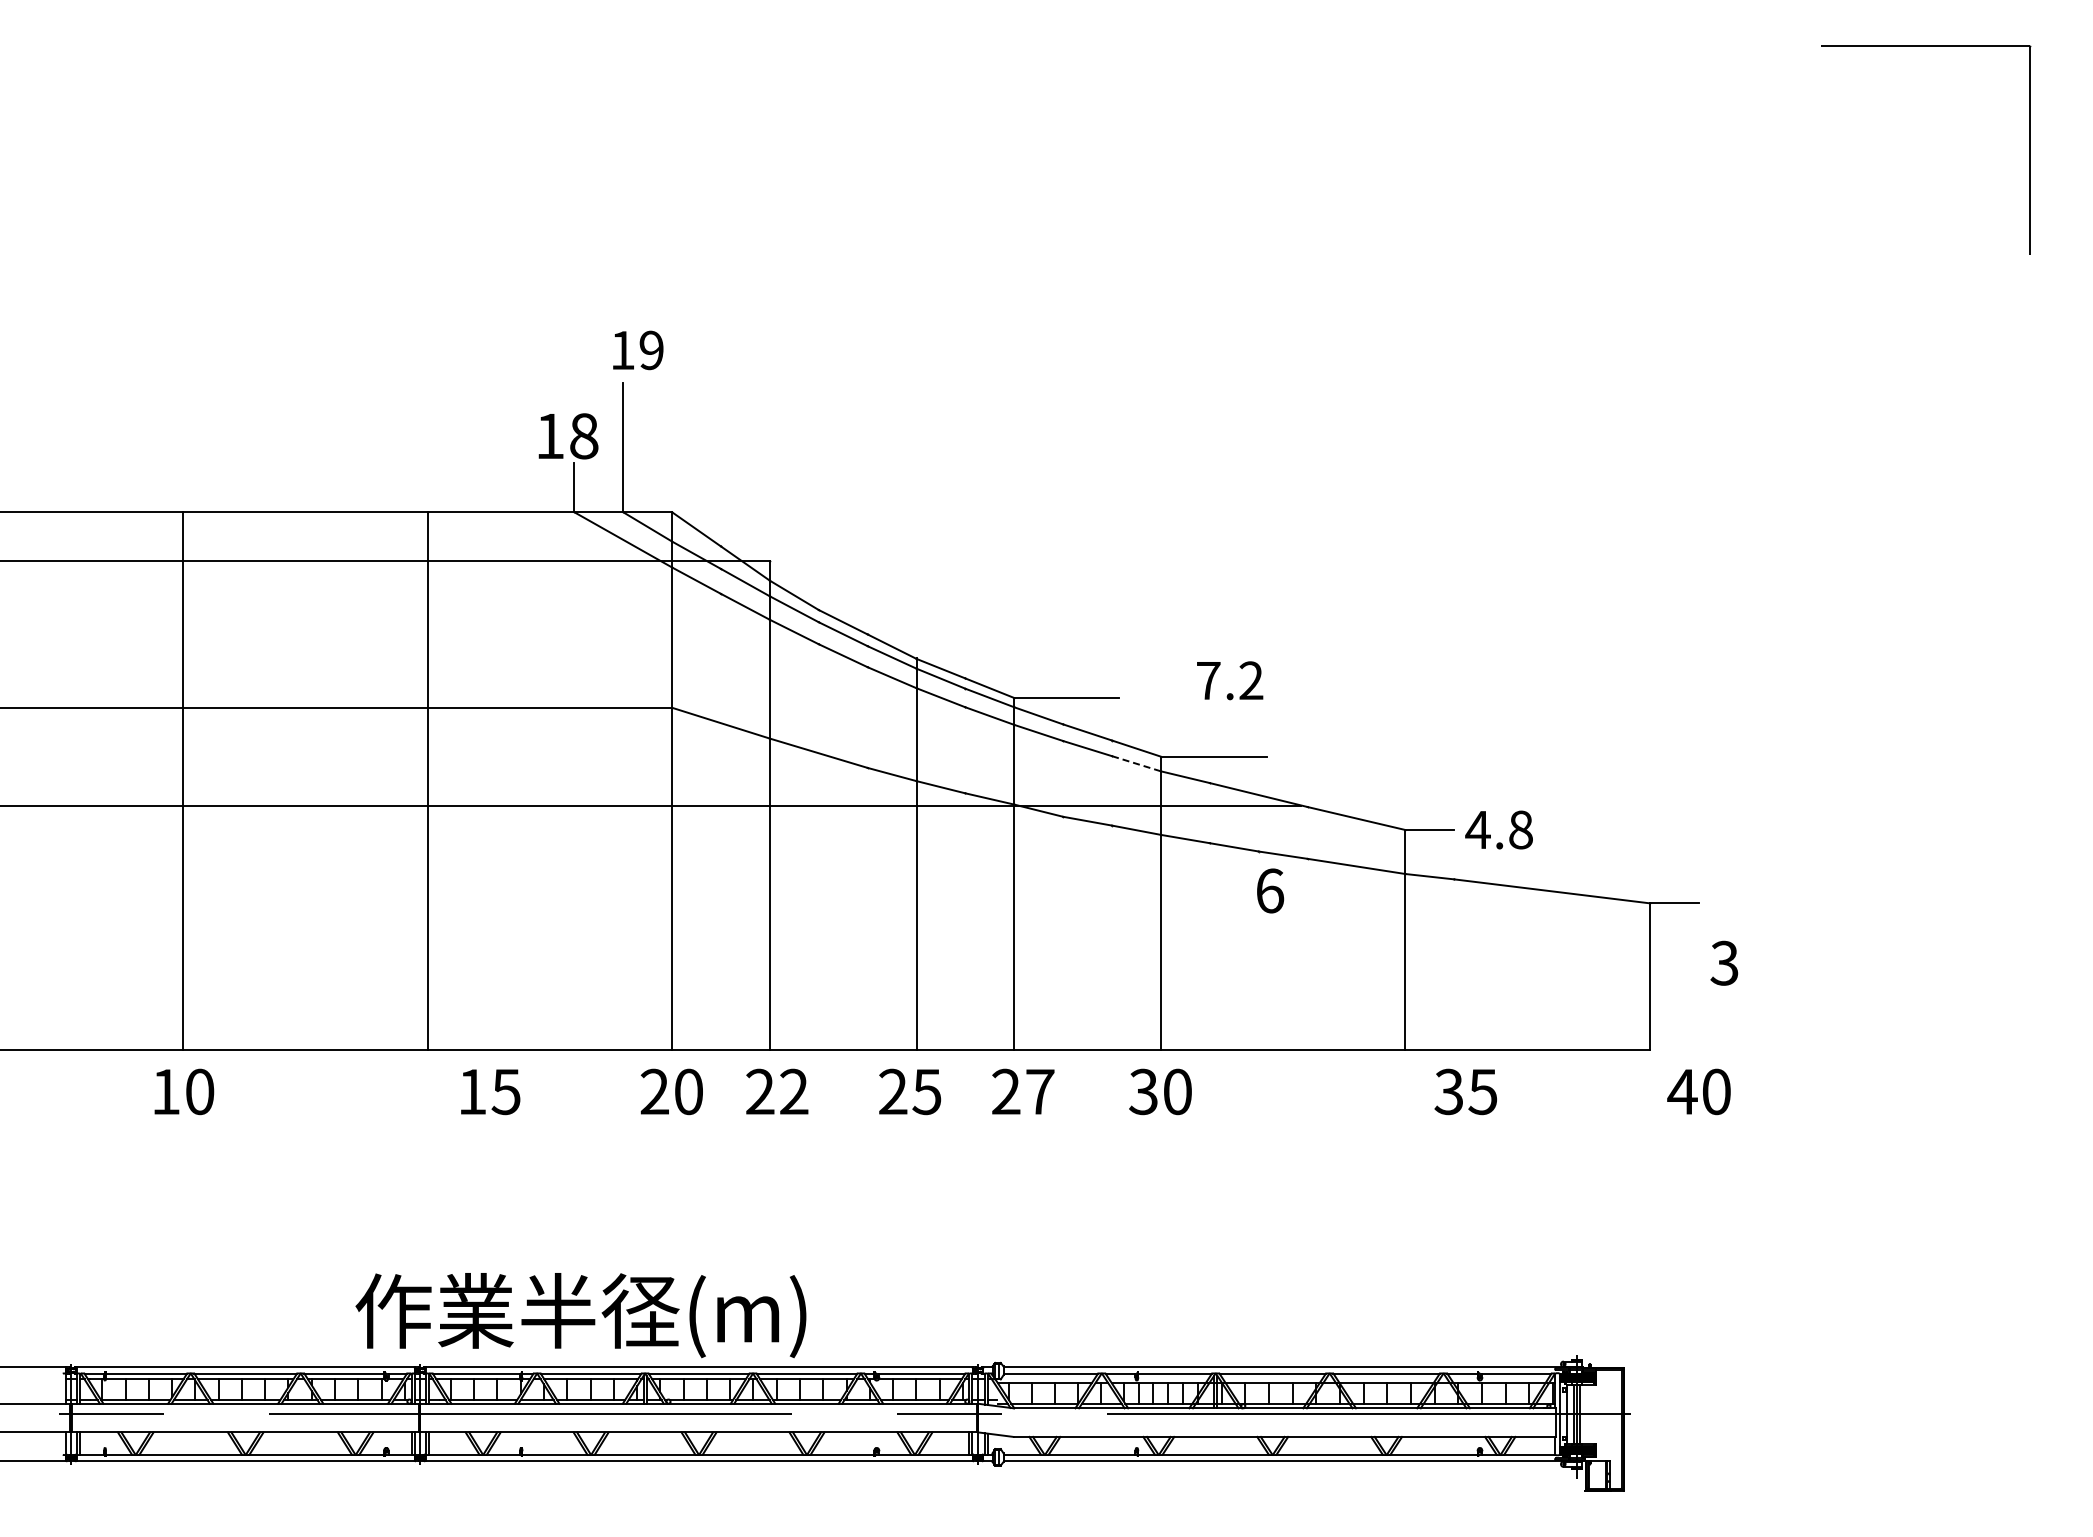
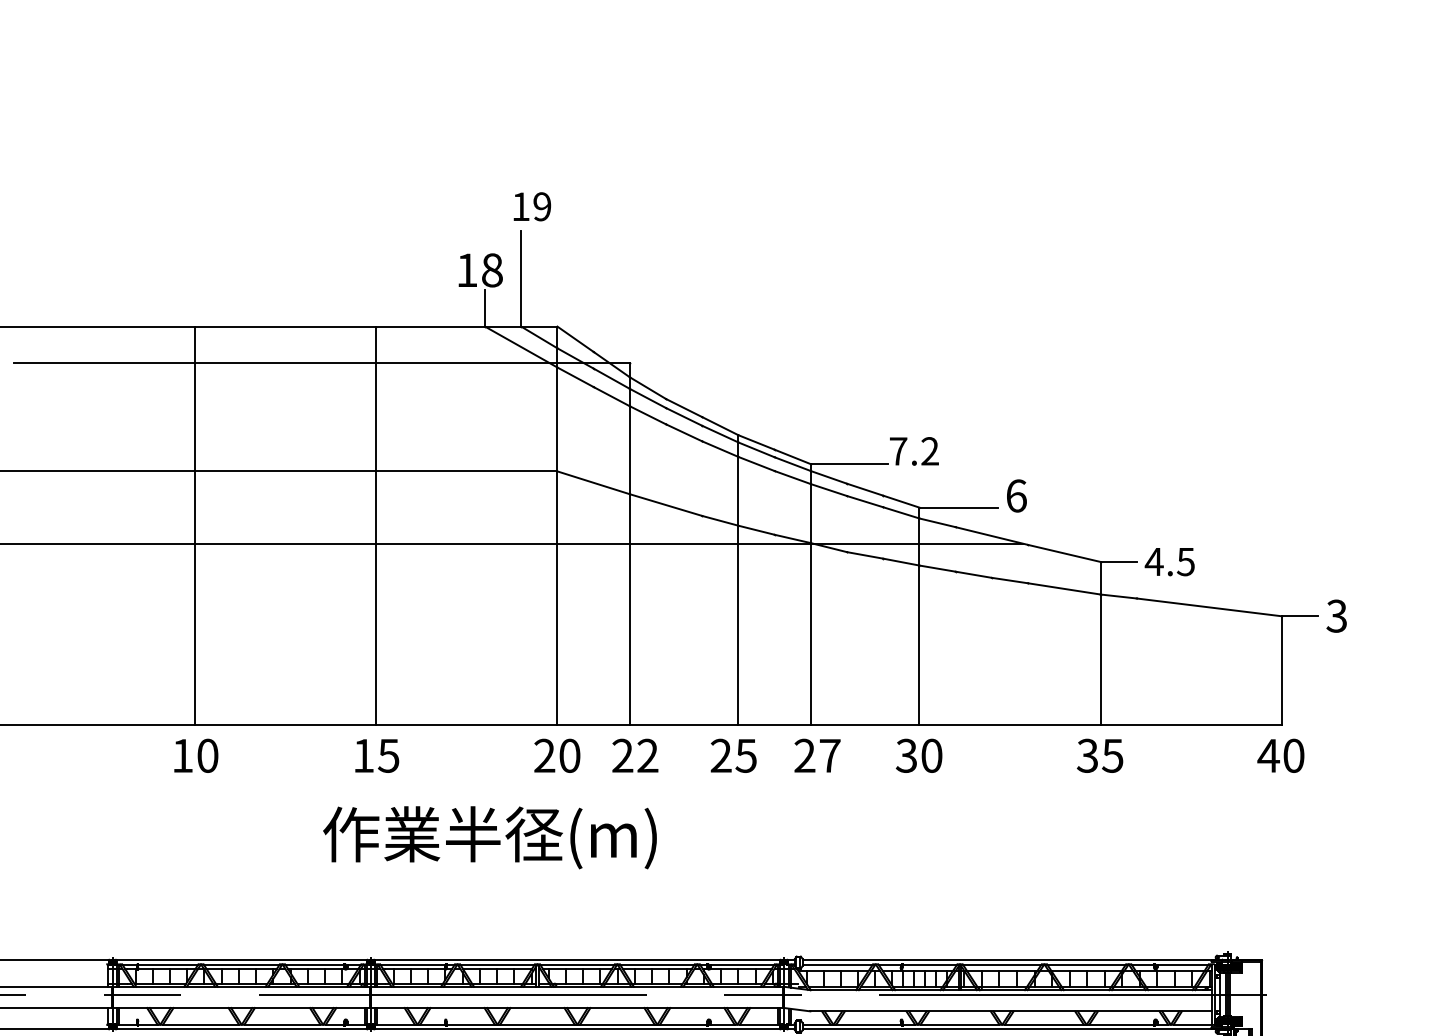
text: (1230, 680) -> (914, 451), moved
line: (1136, 763) -> (901, 512), dashed -> solid
text: (1520, 829) -> (1185, 561), 4.8 -> 4.5
text: (1270, 890) -> (1016, 495), moved
text: (1724, 962) -> (1336, 615), moved
text: (1465, 1091) -> (1099, 755), moved
text: (1698, 1091) -> (1280, 755), moved
text: (490, 1092) -> (377, 756), moved
text: (580, 1315) -> (489, 837), moved

